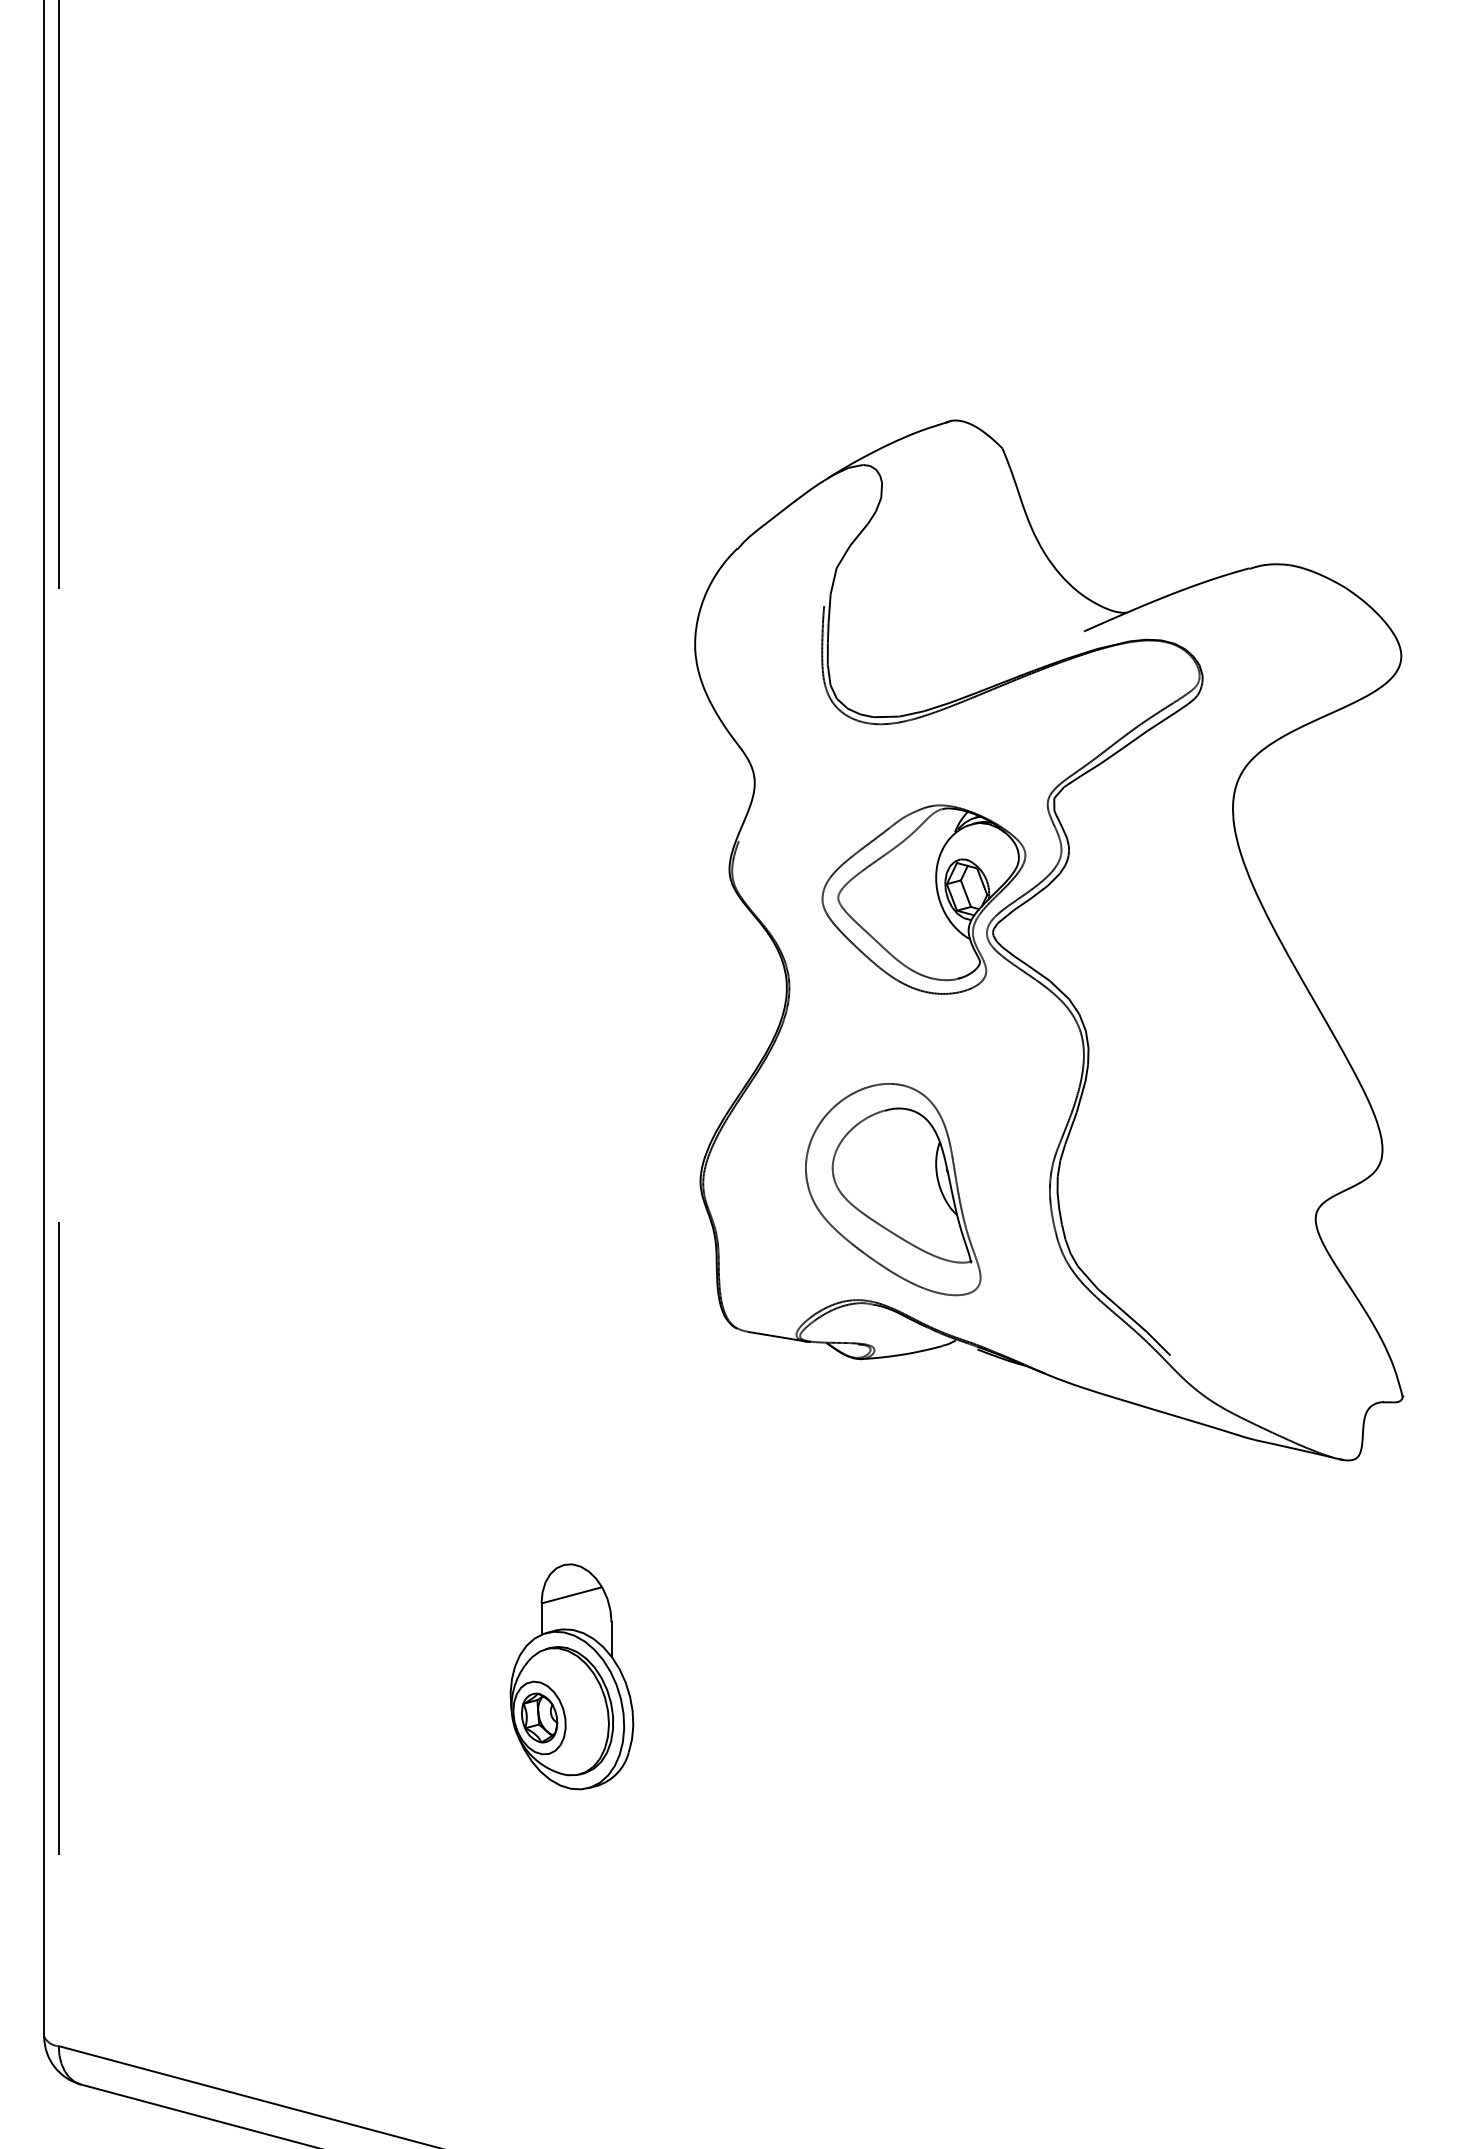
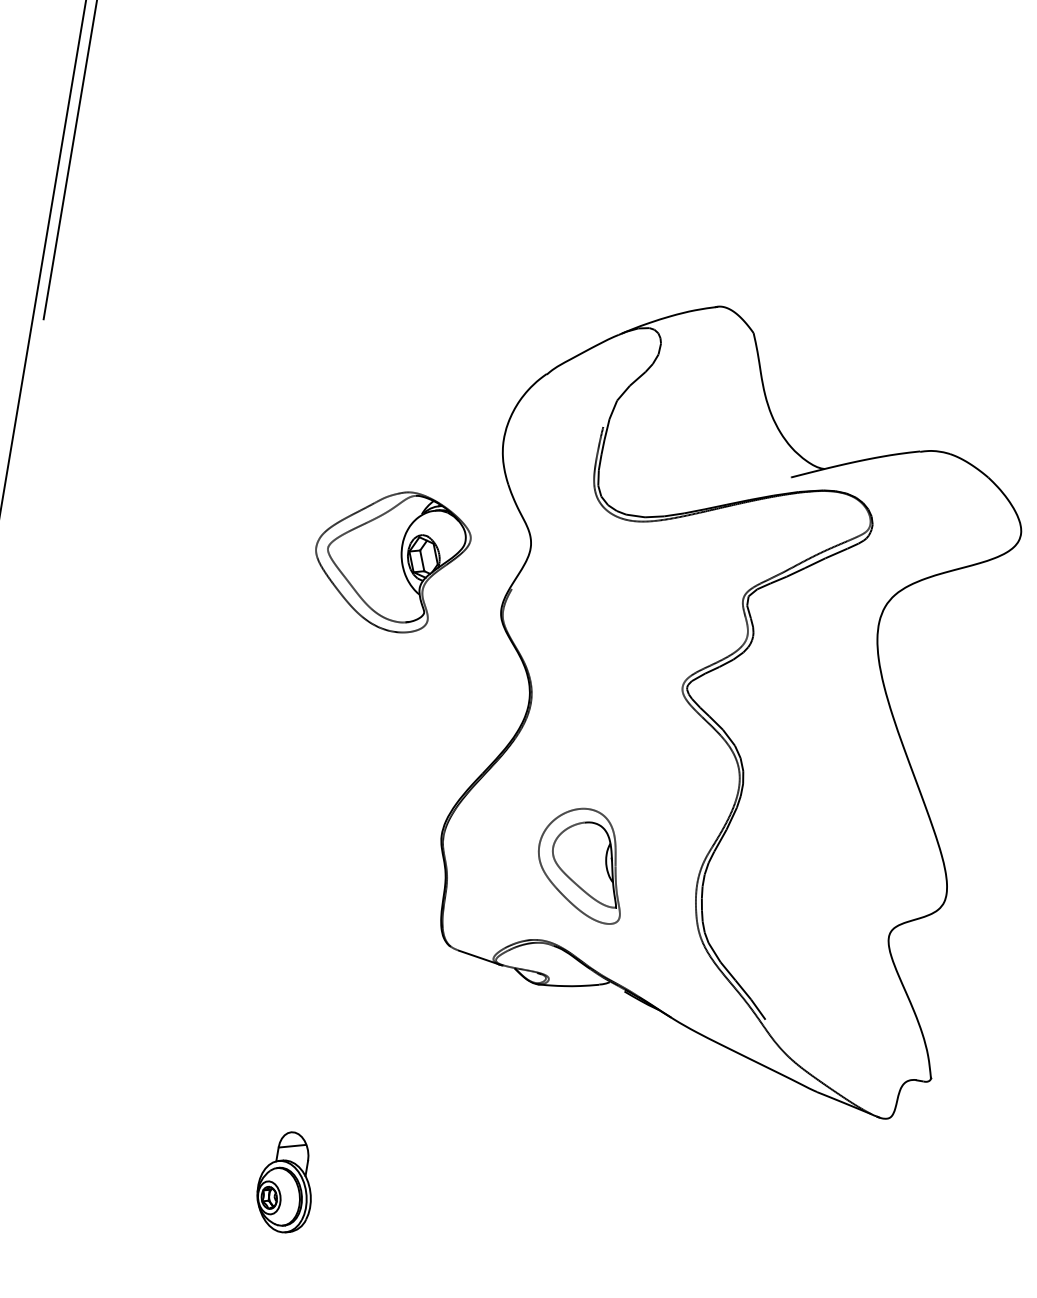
part: (923, 899) -> (390, 559), moved
part: (893, 1189) -> (582, 863), size x0.7
part: (571, 1676) -> (286, 1181), size x0.6

